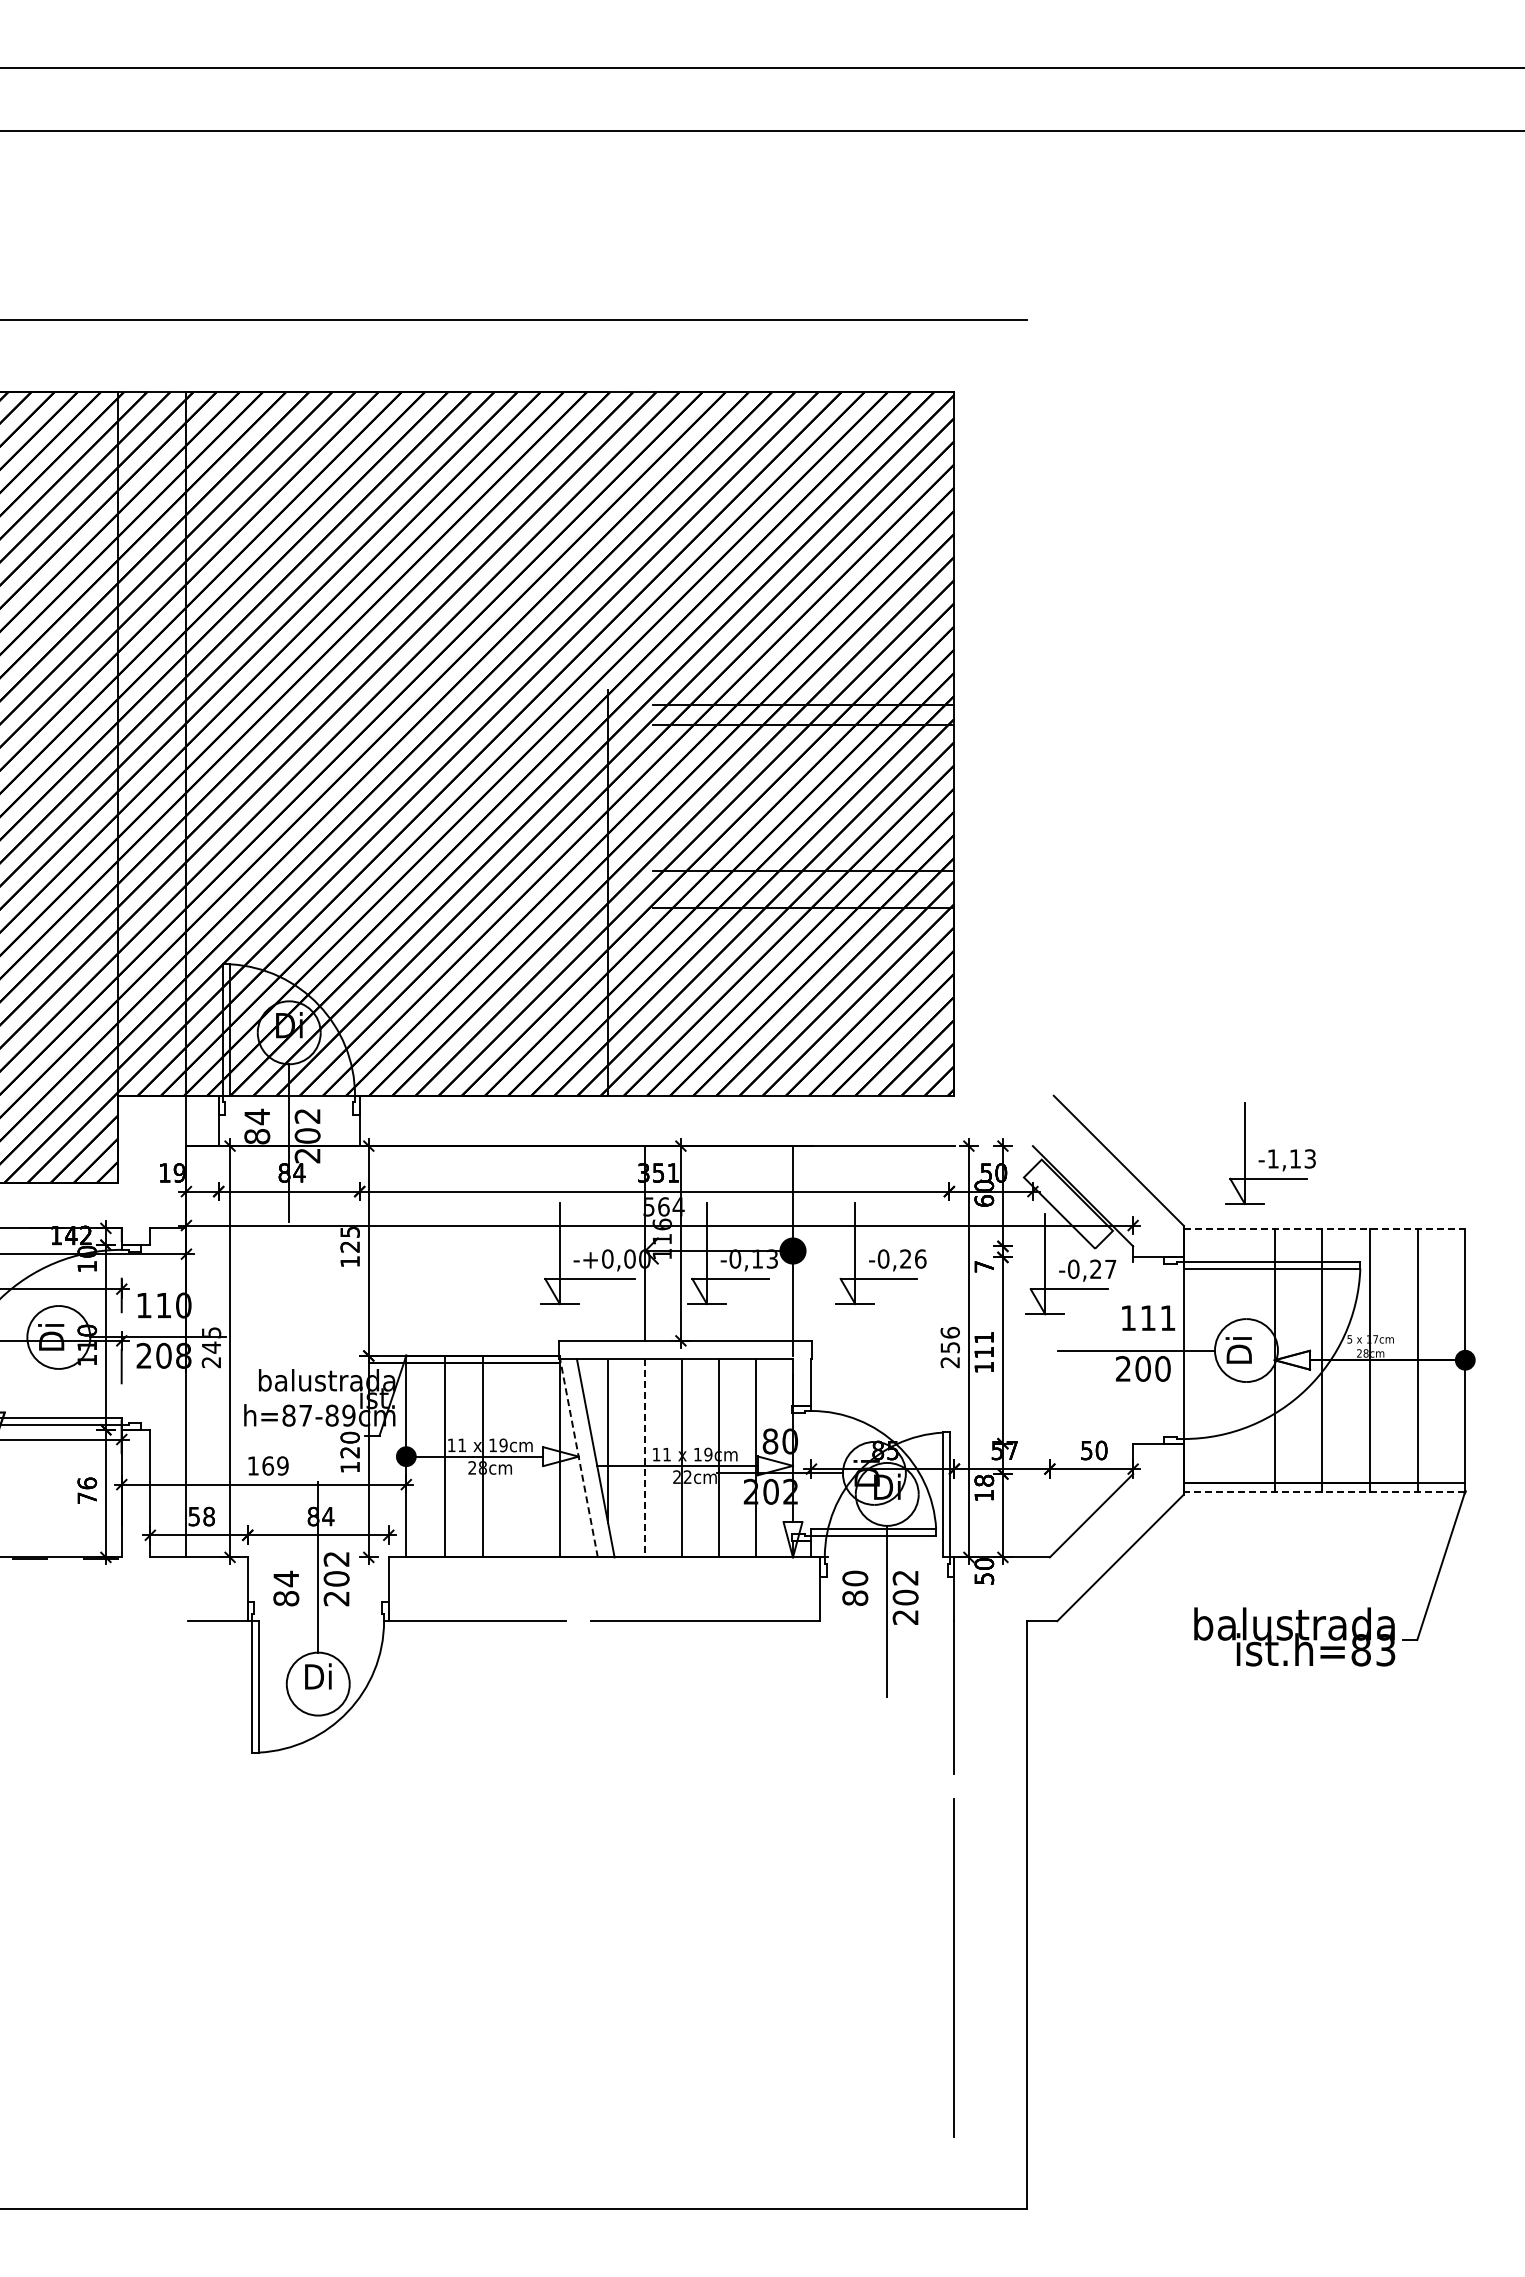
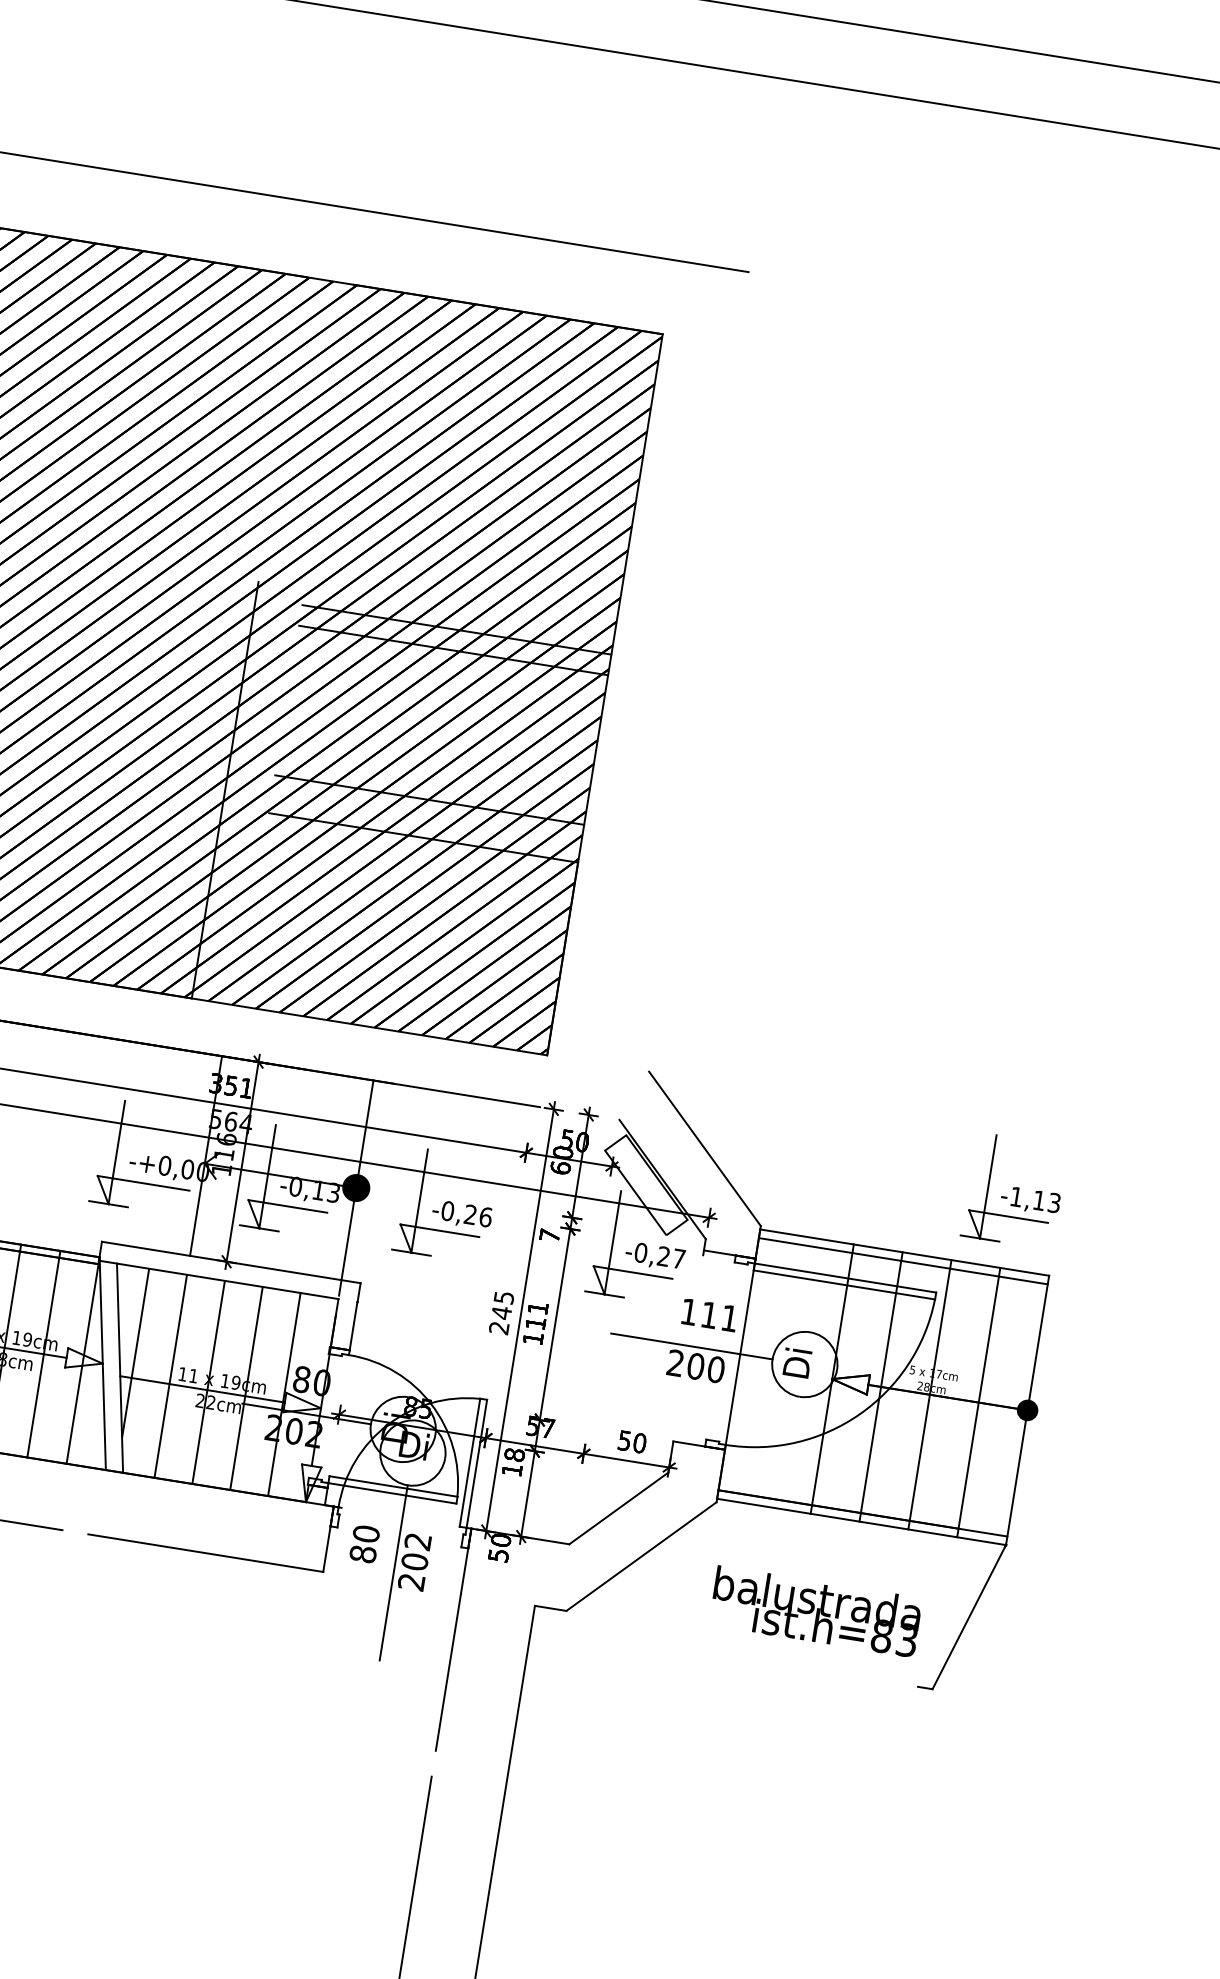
part: (1270, 1153) -> (1014, 1190), moved
line: (1324, 1228) -> (904, 1252), dashed -> solid
line: (1324, 1237) -> (903, 1261), added
text: (949, 1339) -> (502, 1304), 256 -> 245
line: (521, 1456) -> (44, 1354), added
line: (578, 1456) -> (102, 1363), dashed -> solid
line: (645, 1458) -> (170, 1376), dashed -> solid
line: (1324, 1491) -> (861, 1521), dashed -> solid
text: (1294, 1636) -> (815, 1611), moved

